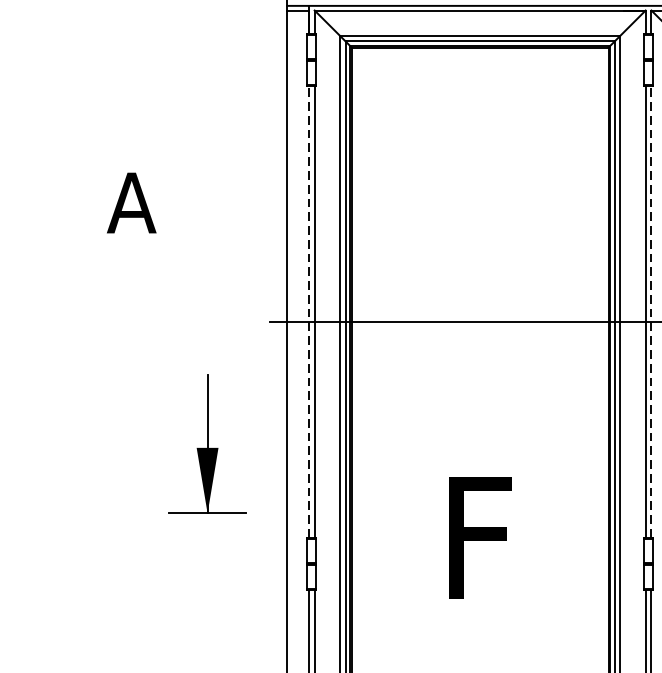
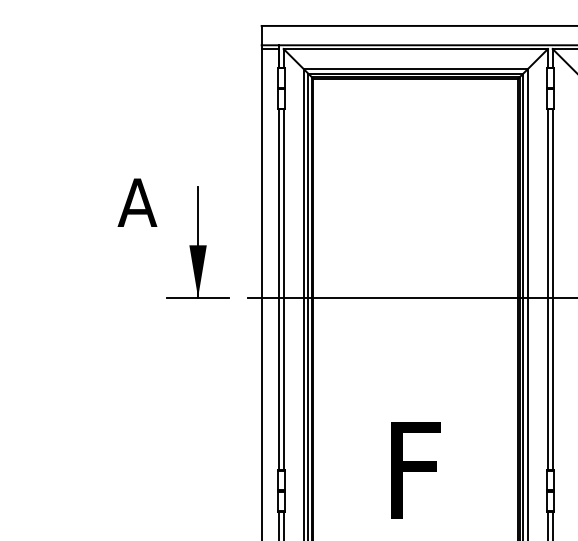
line: (308, 311) -> (278, 289), dashed -> solid
line: (651, 311) -> (552, 289), dashed -> solid
part: (206, 444) -> (197, 242), moved

